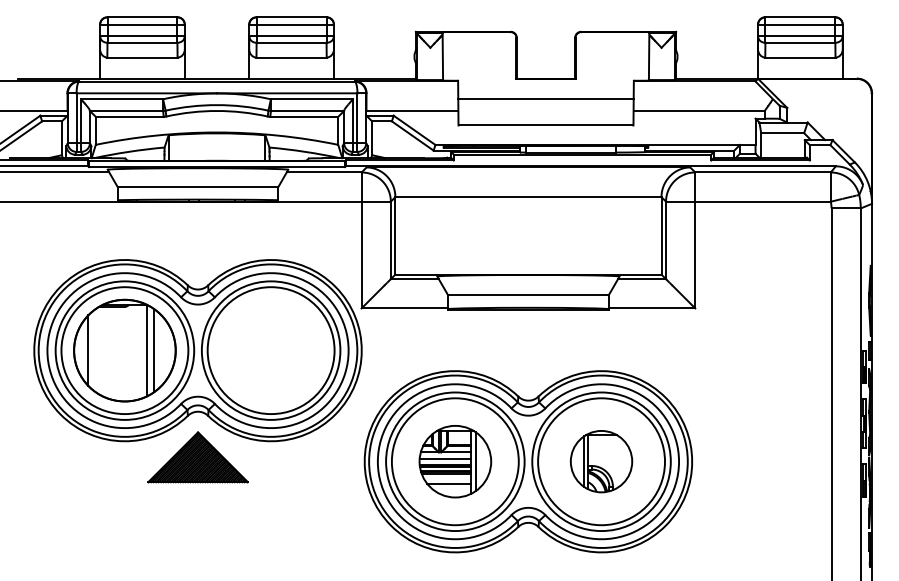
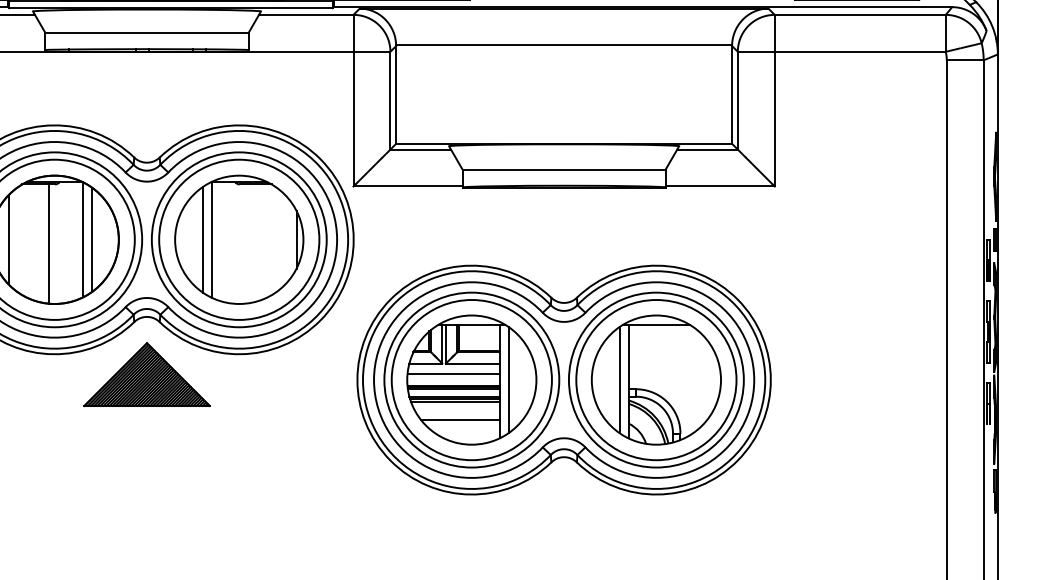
part: (270, 350) -> (238, 239), added
line: (120, 353) -> (49, 243), added
part: (455, 461) -> (472, 379), size x1.43
part: (601, 461) -> (656, 379), size x1.67

